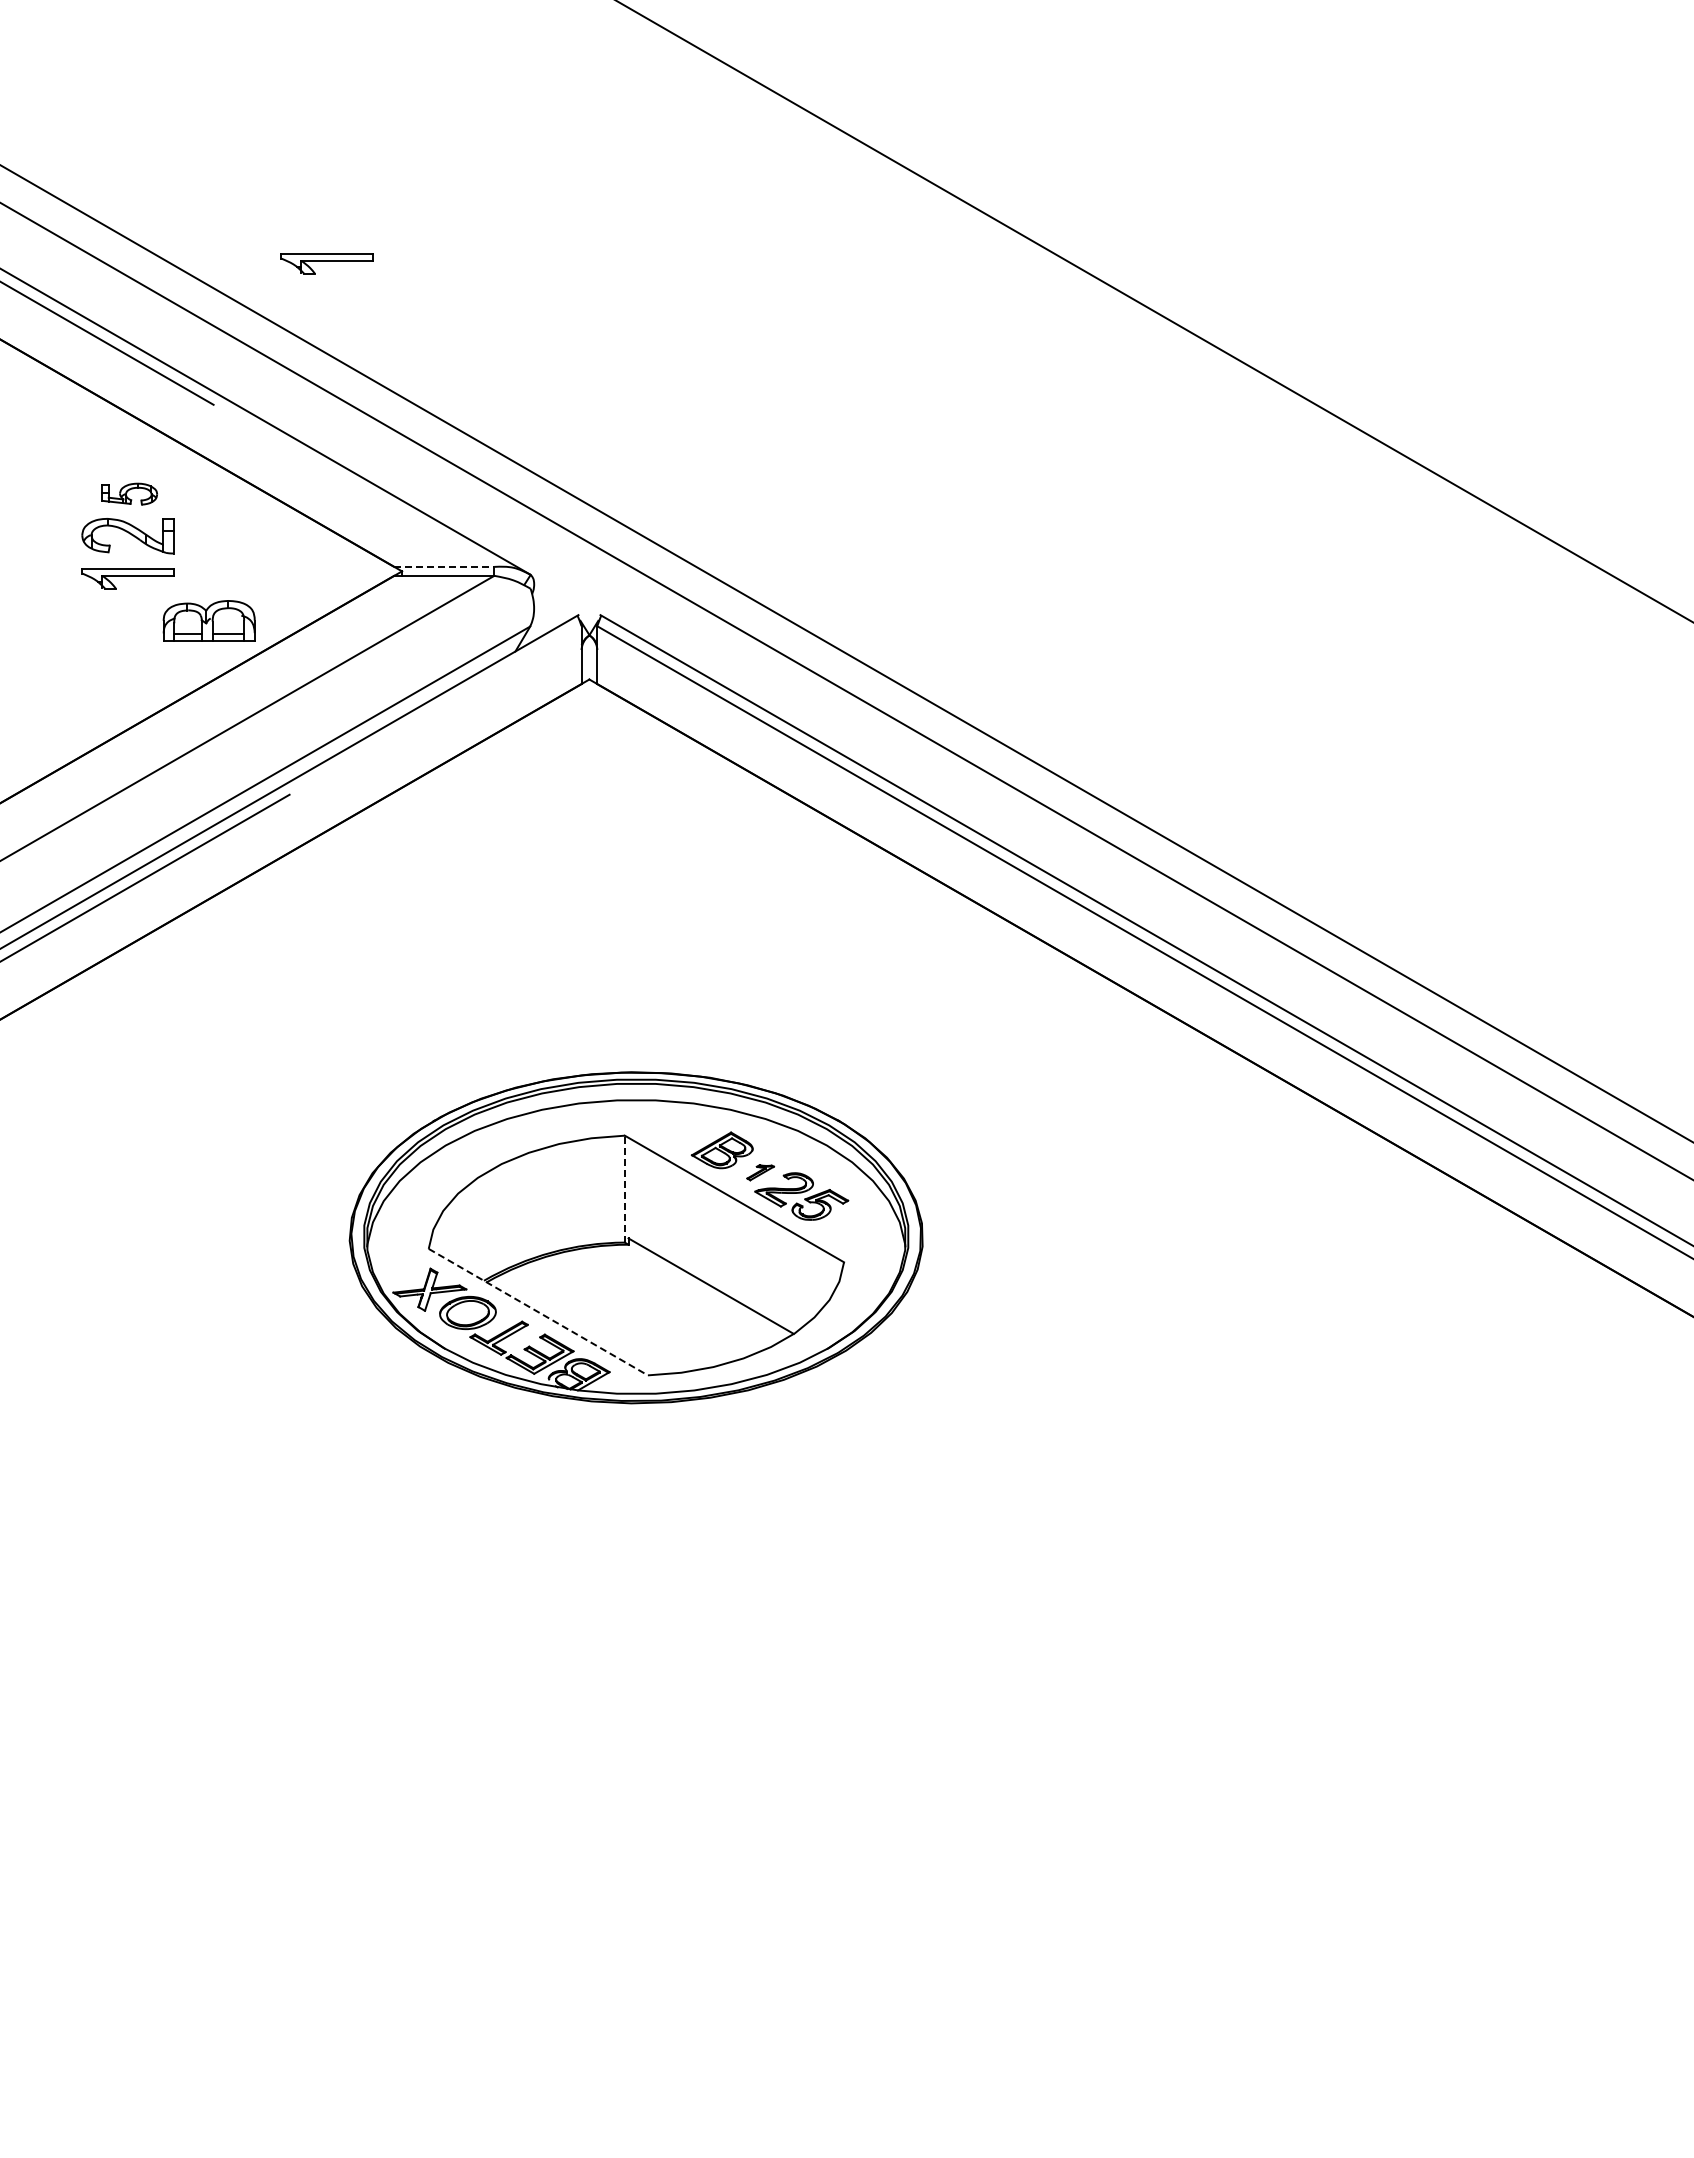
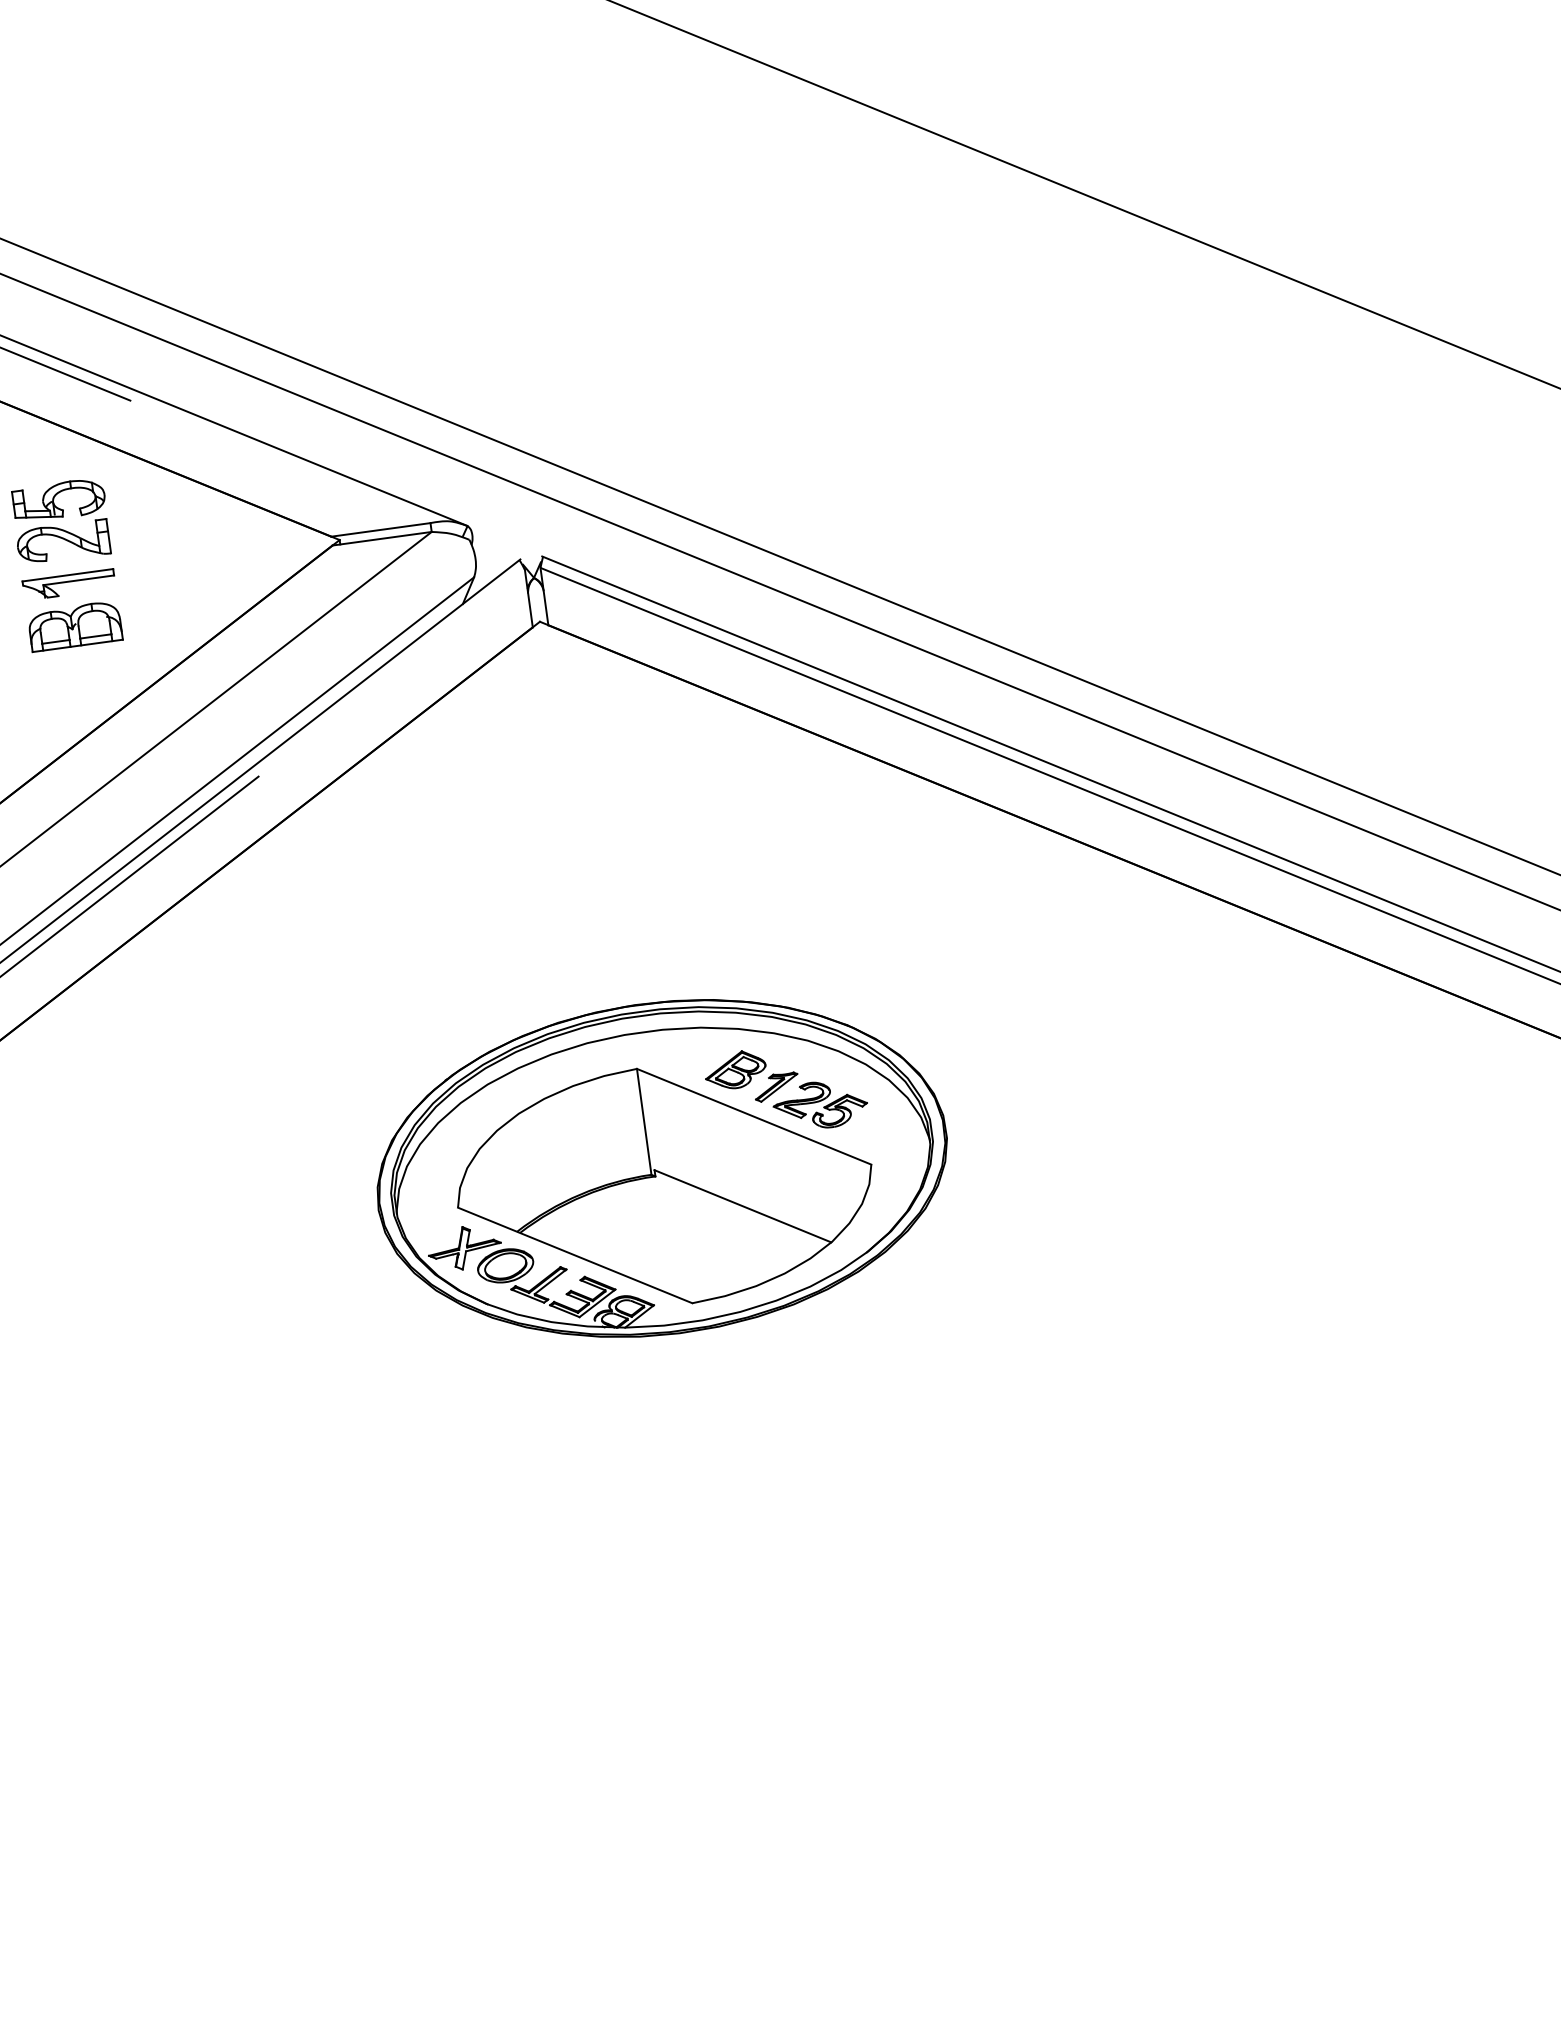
part: (326, 263) -> (223, 245), removed
part: (129, 493) -> (59, 499), size x1.67
line: (444, 566) -> (381, 529), dashed -> solid
part: (208, 620) -> (74, 625), moved
part: (760, 1172) -> (776, 1086), size x1.67
line: (624, 1188) -> (643, 1121), dashed -> solid
line: (538, 1312) -> (575, 1255), dashed -> solid

